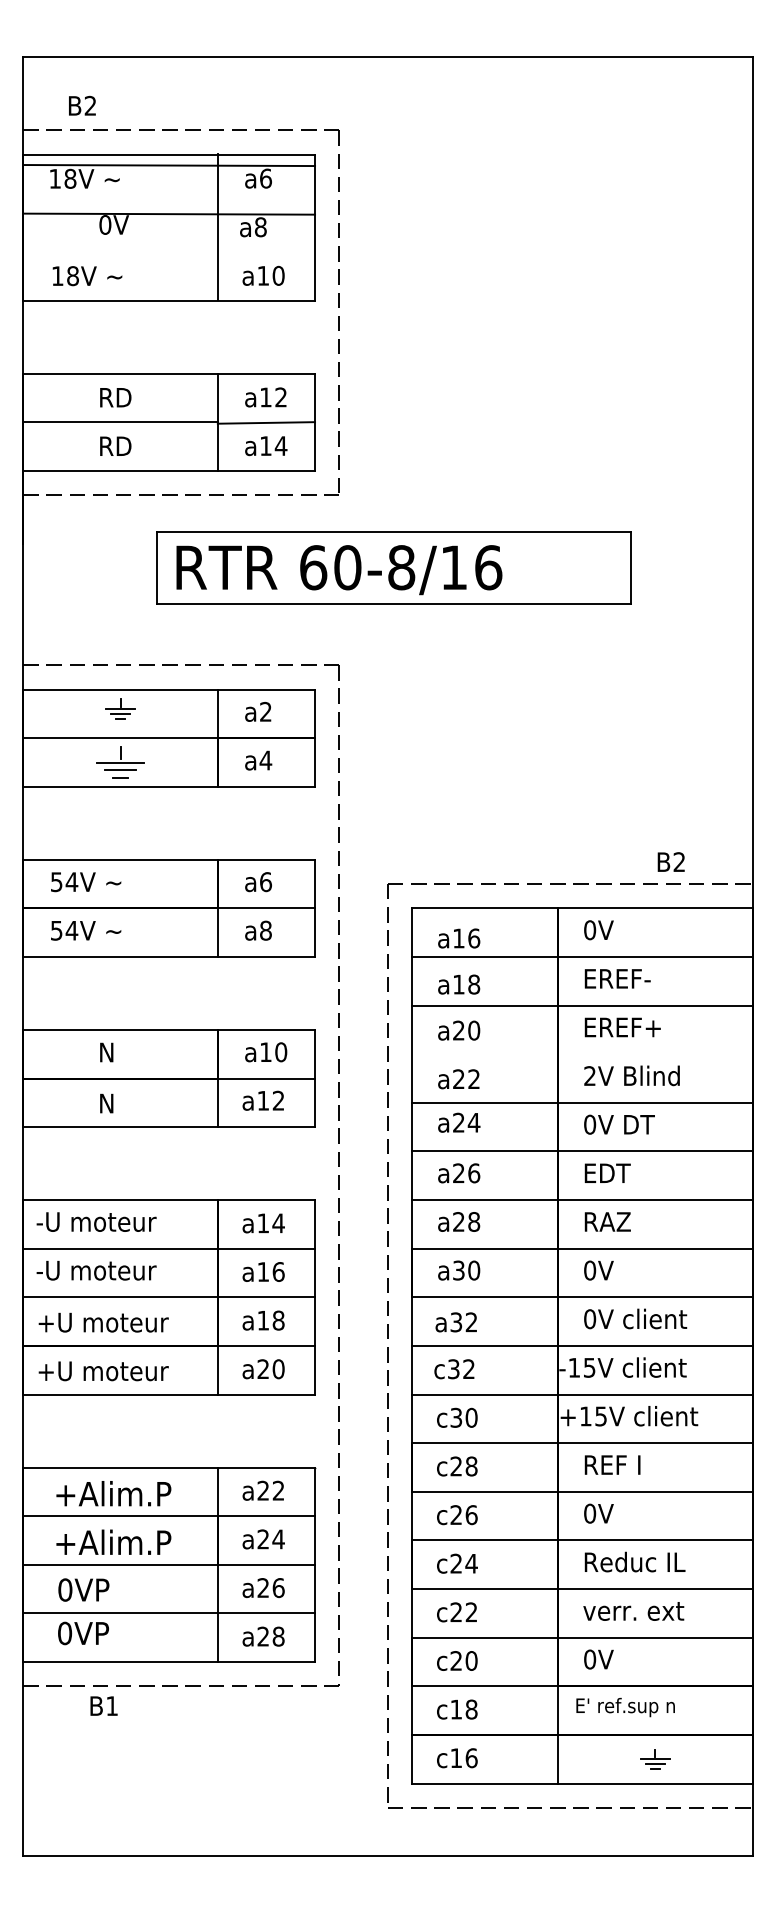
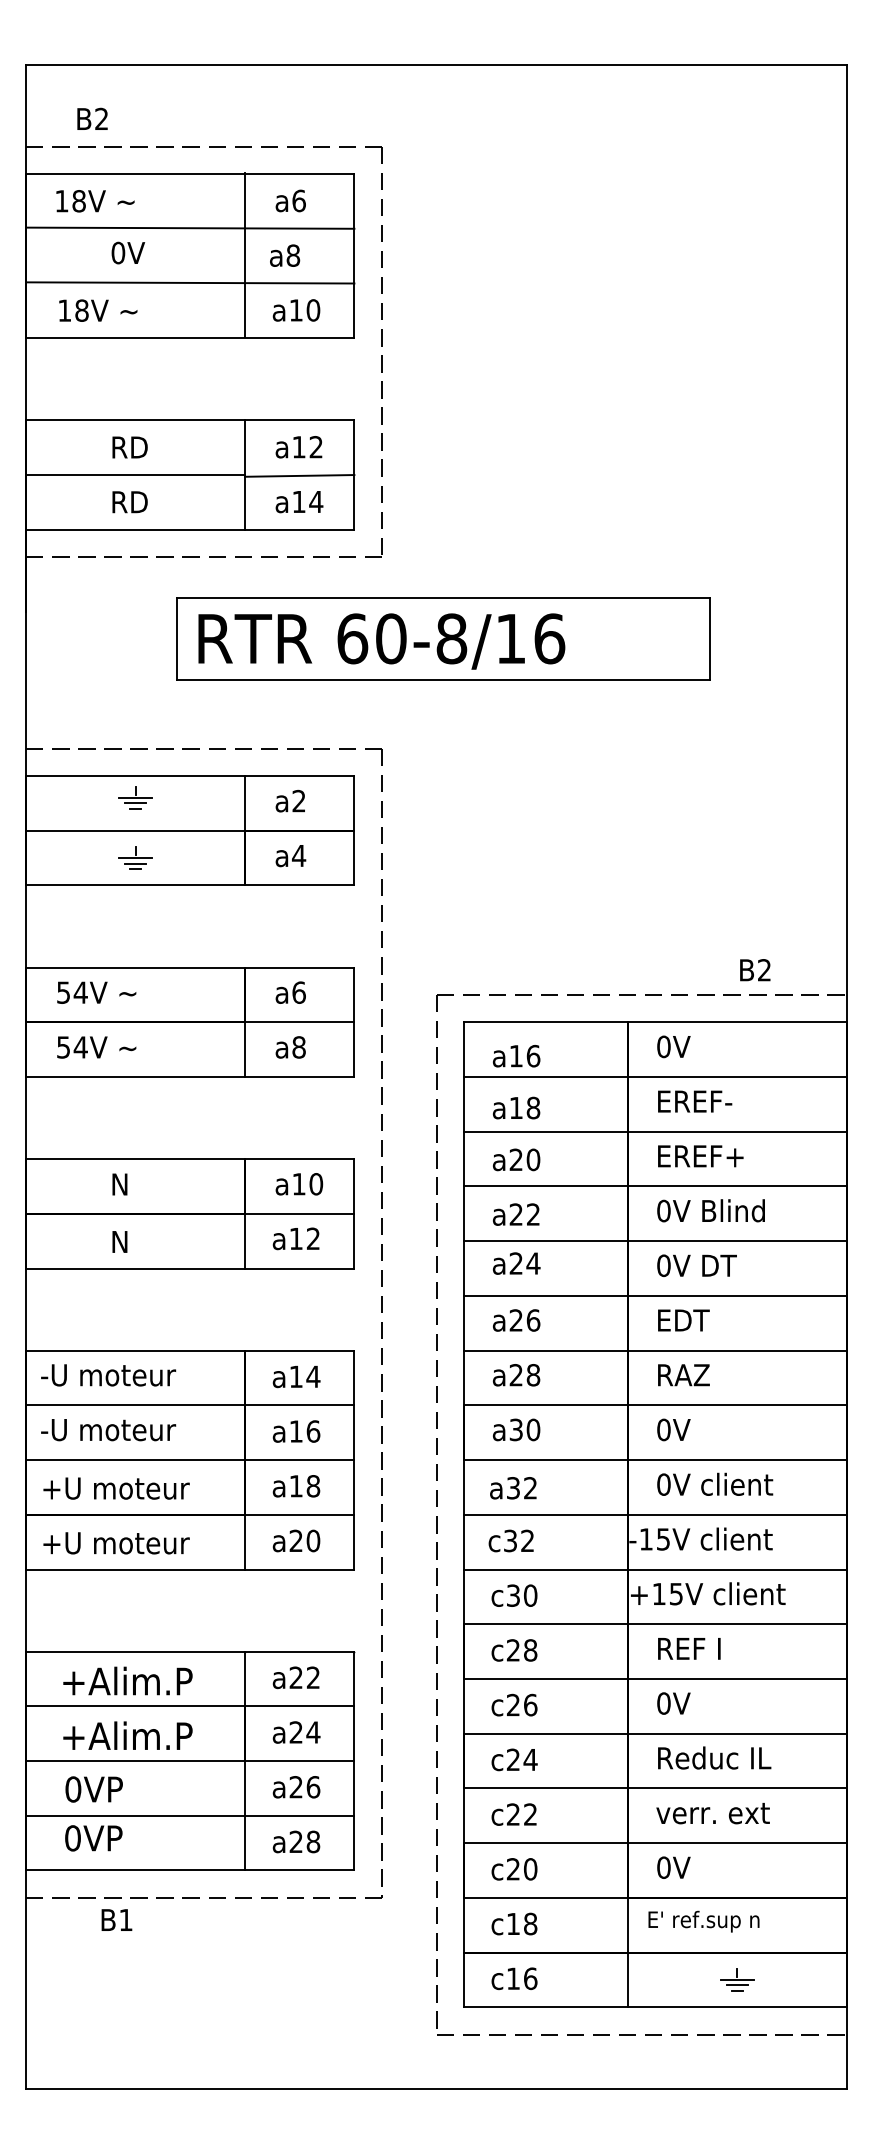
line: (169, 164) -> (190, 227), moved
line: (169, 213) -> (190, 282), moved
part: (120, 761) -> (135, 857), size x0.62
line: (581, 1054) -> (654, 1186), added
text: (589, 1075) -> (663, 1210), 2V -> 0V

